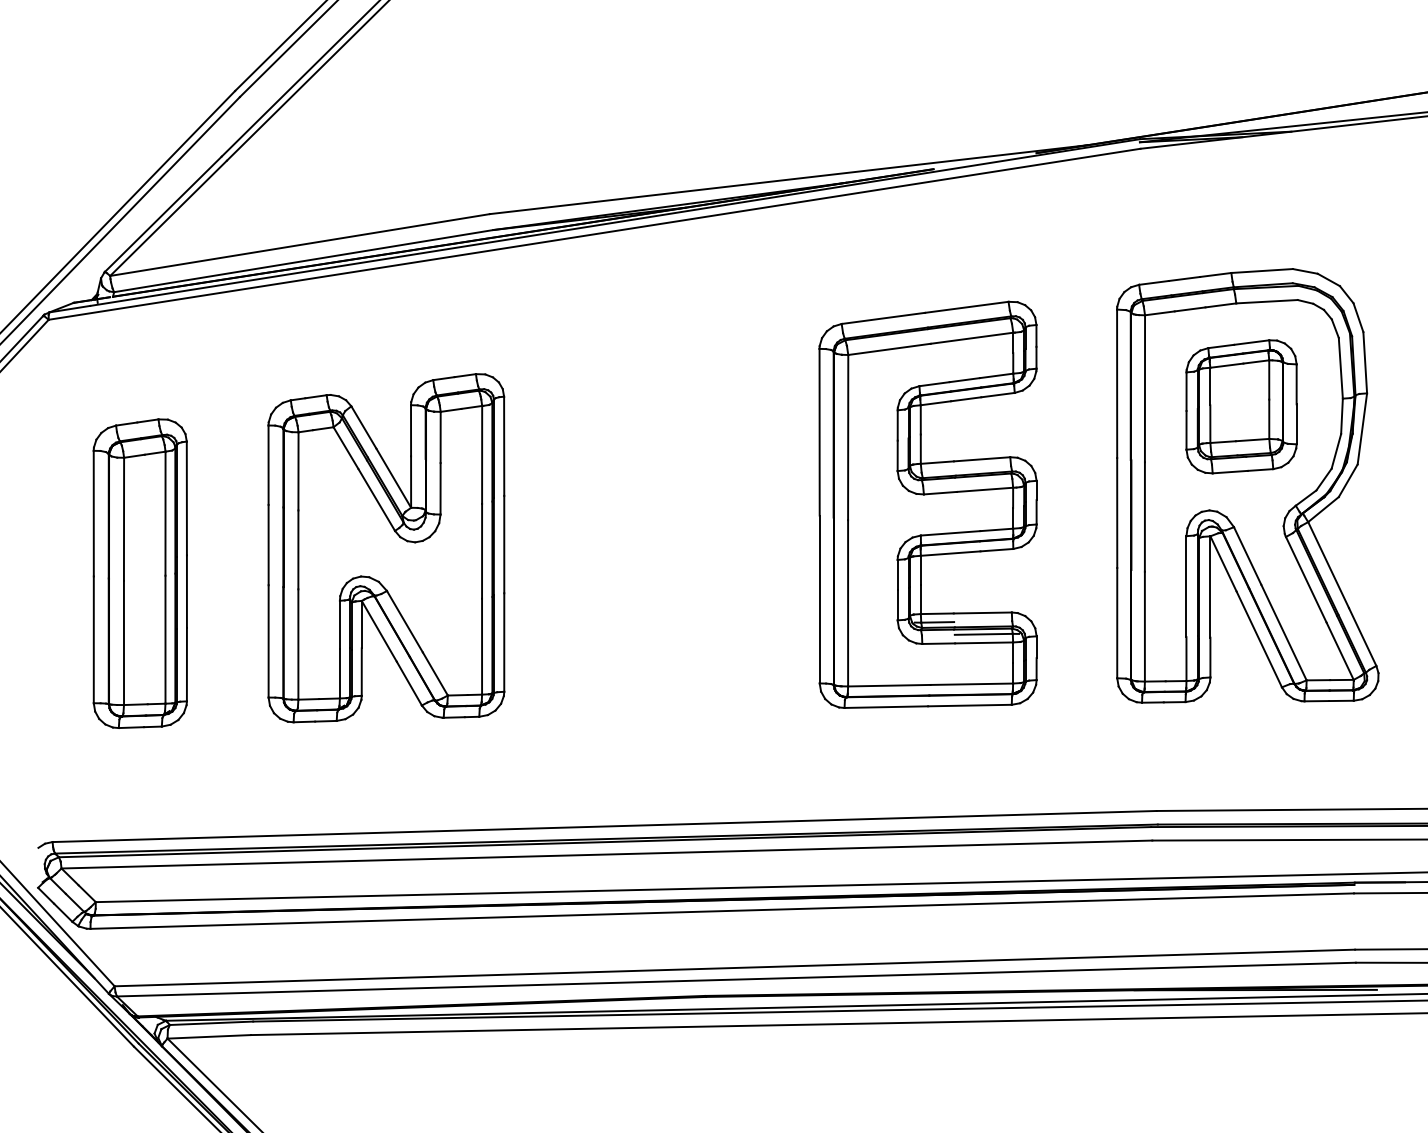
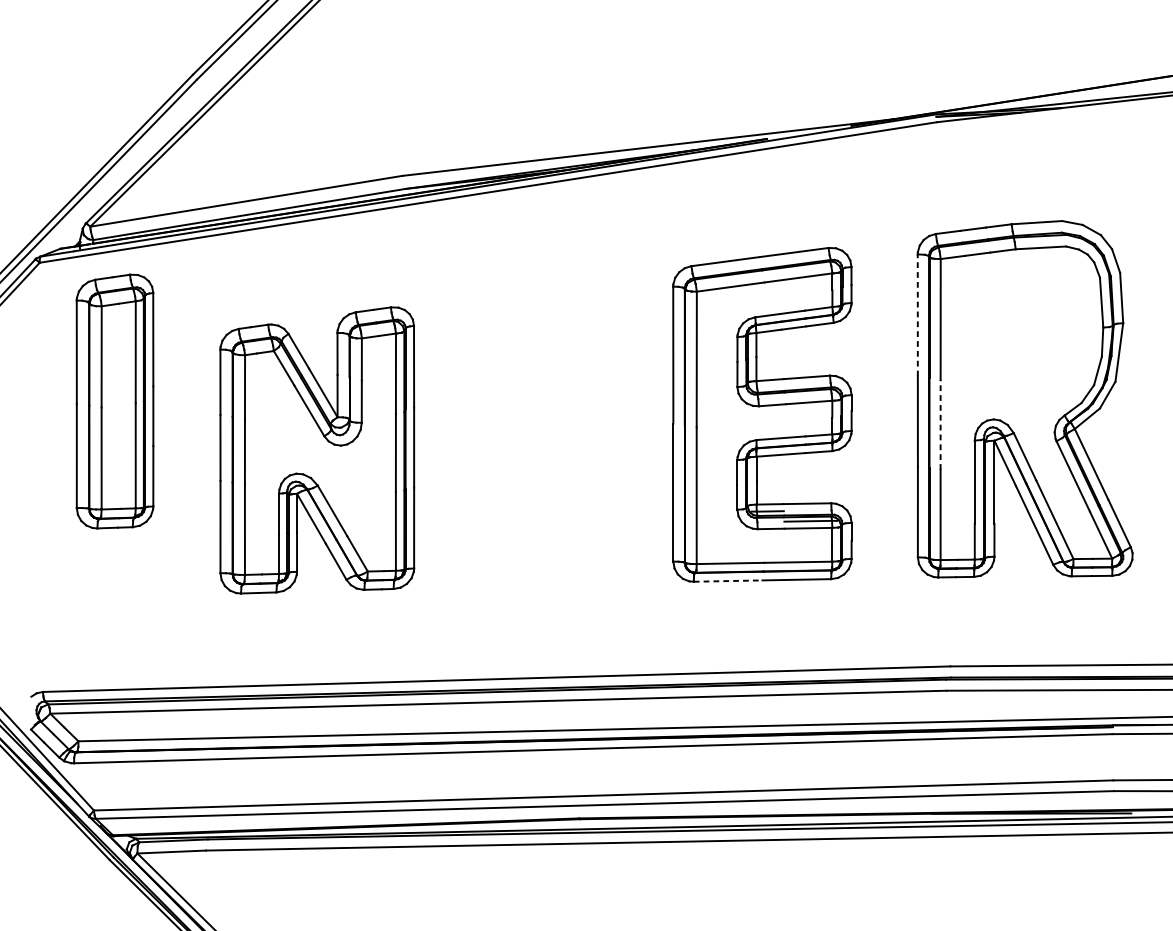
line: (1117, 383) -> (918, 315), solid -> dashed
part: (1241, 406) -> (1019, 334), removed
line: (1144, 517) -> (940, 425), solid -> dashed
part: (139, 573) -> (114, 401), moved
line: (886, 707) -> (728, 581), solid -> dashed

